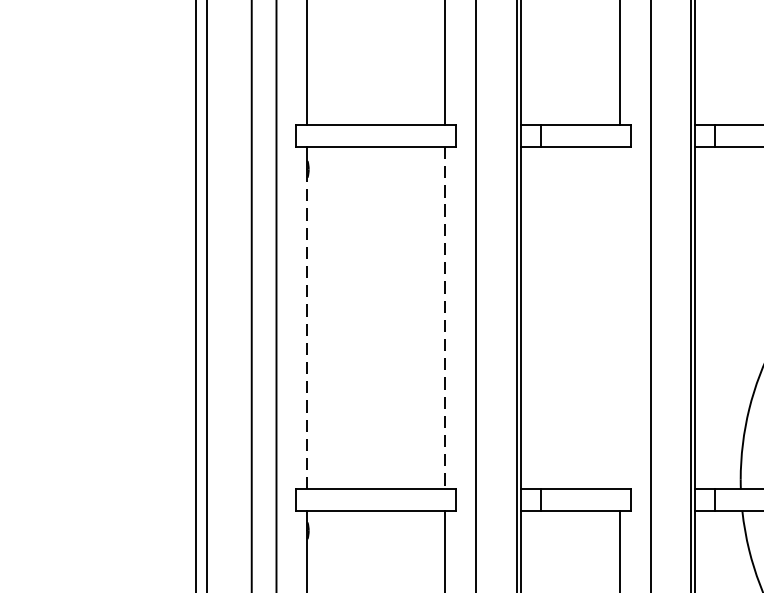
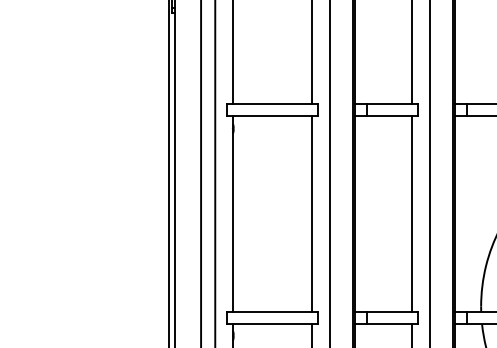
line: (619, 317) -> (411, 213), added
line: (444, 319) -> (311, 214), dashed -> solid
line: (306, 331) -> (232, 221), dashed -> solid

